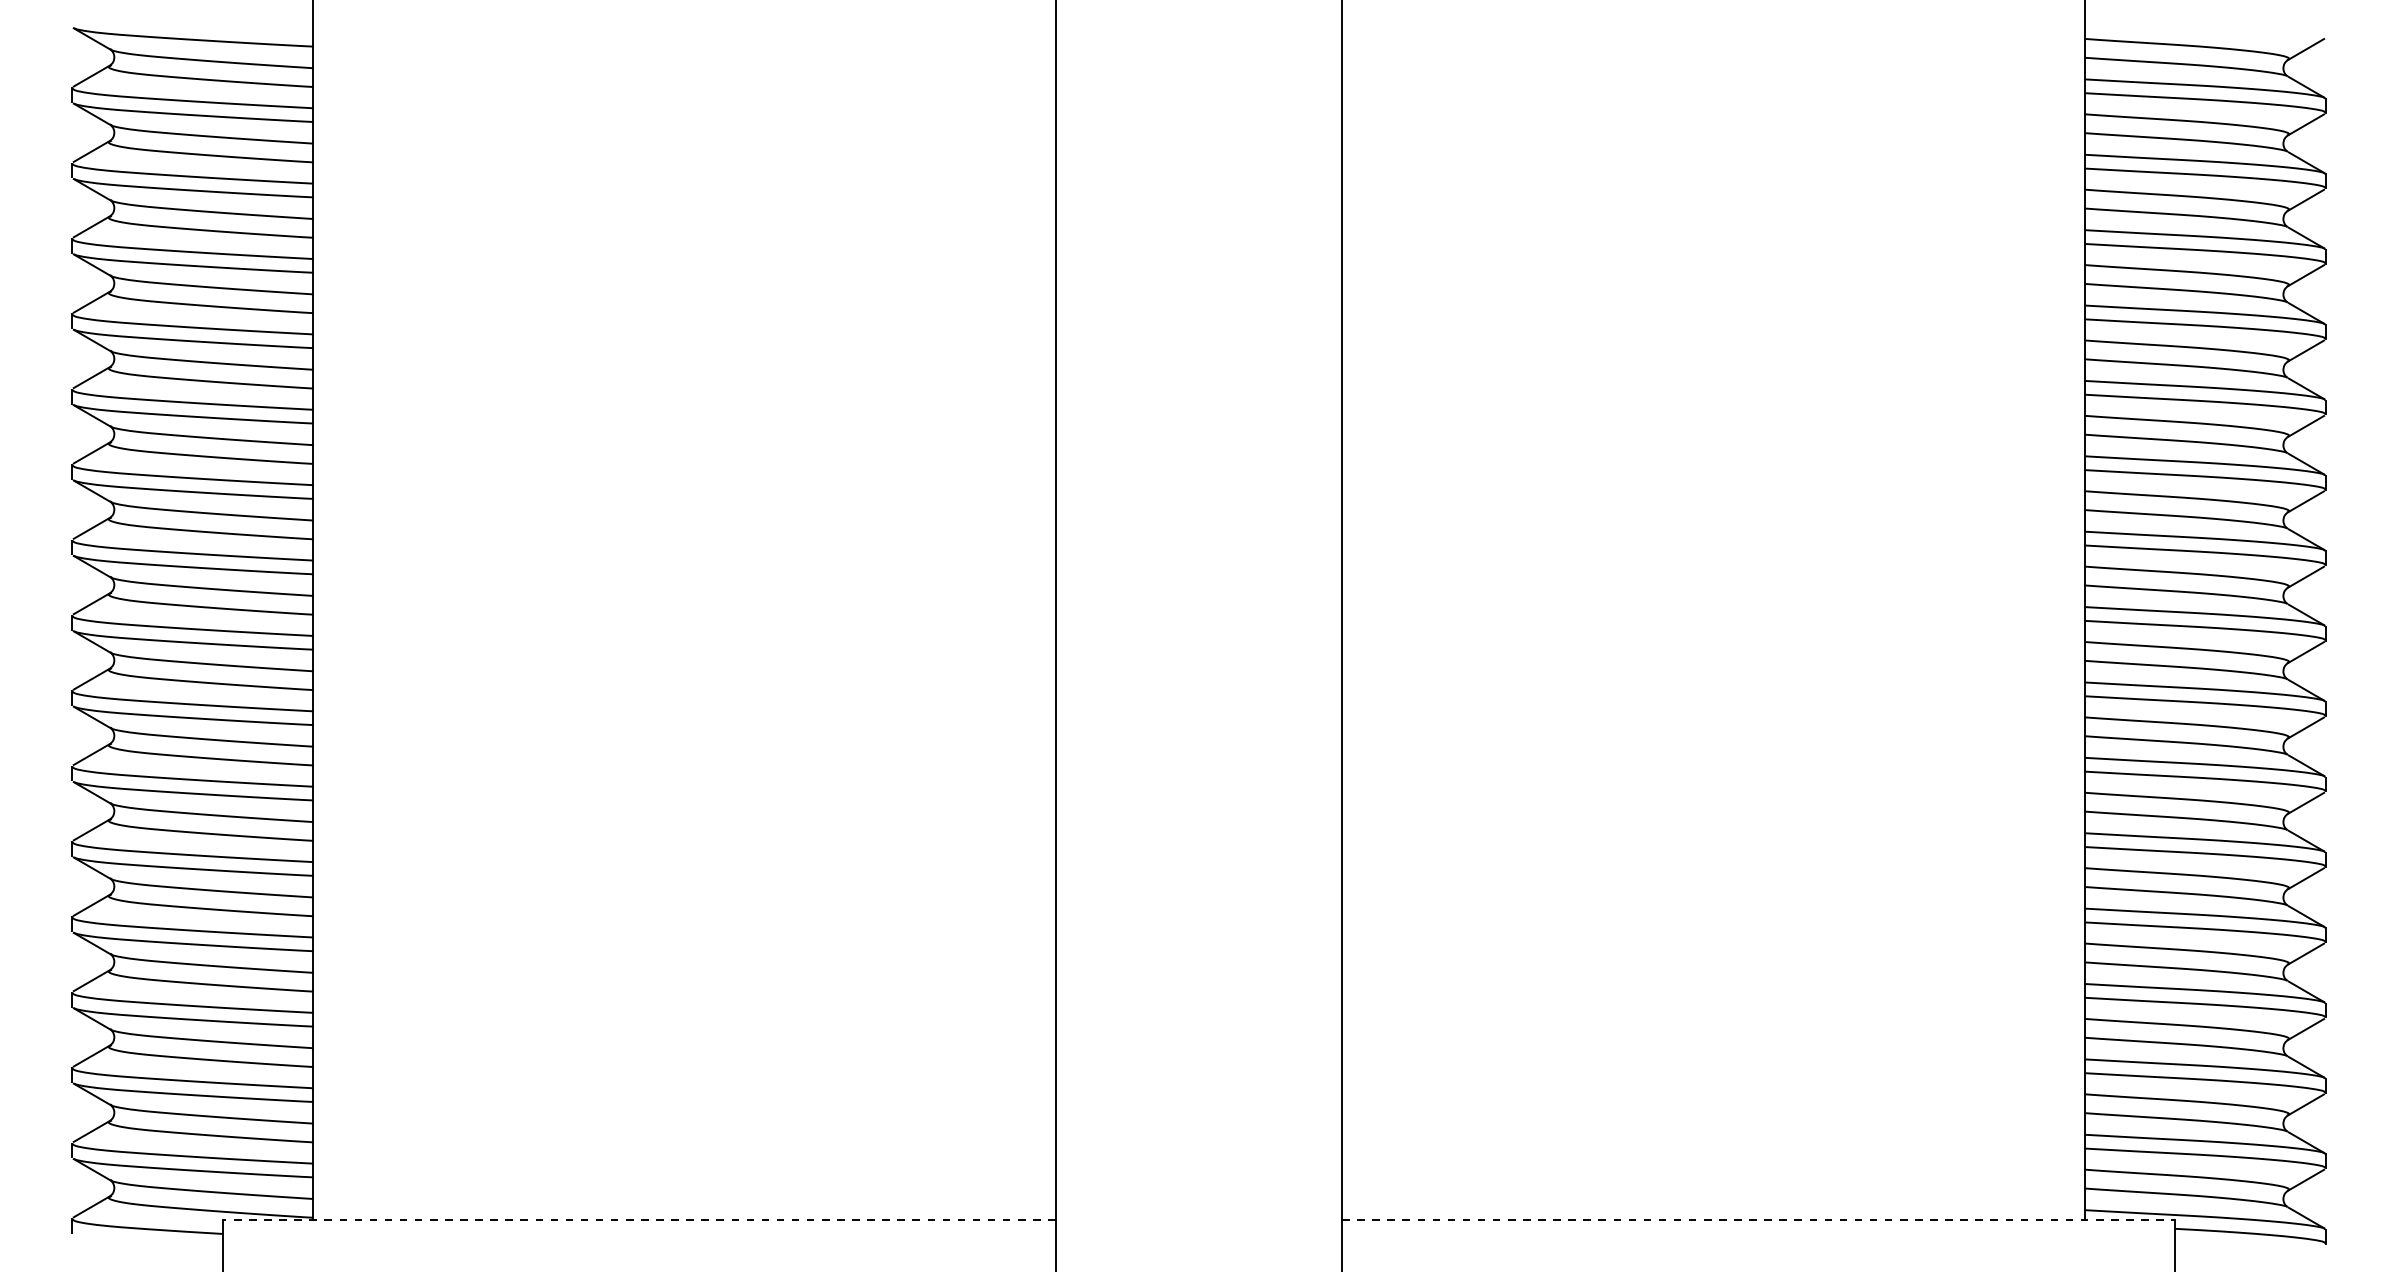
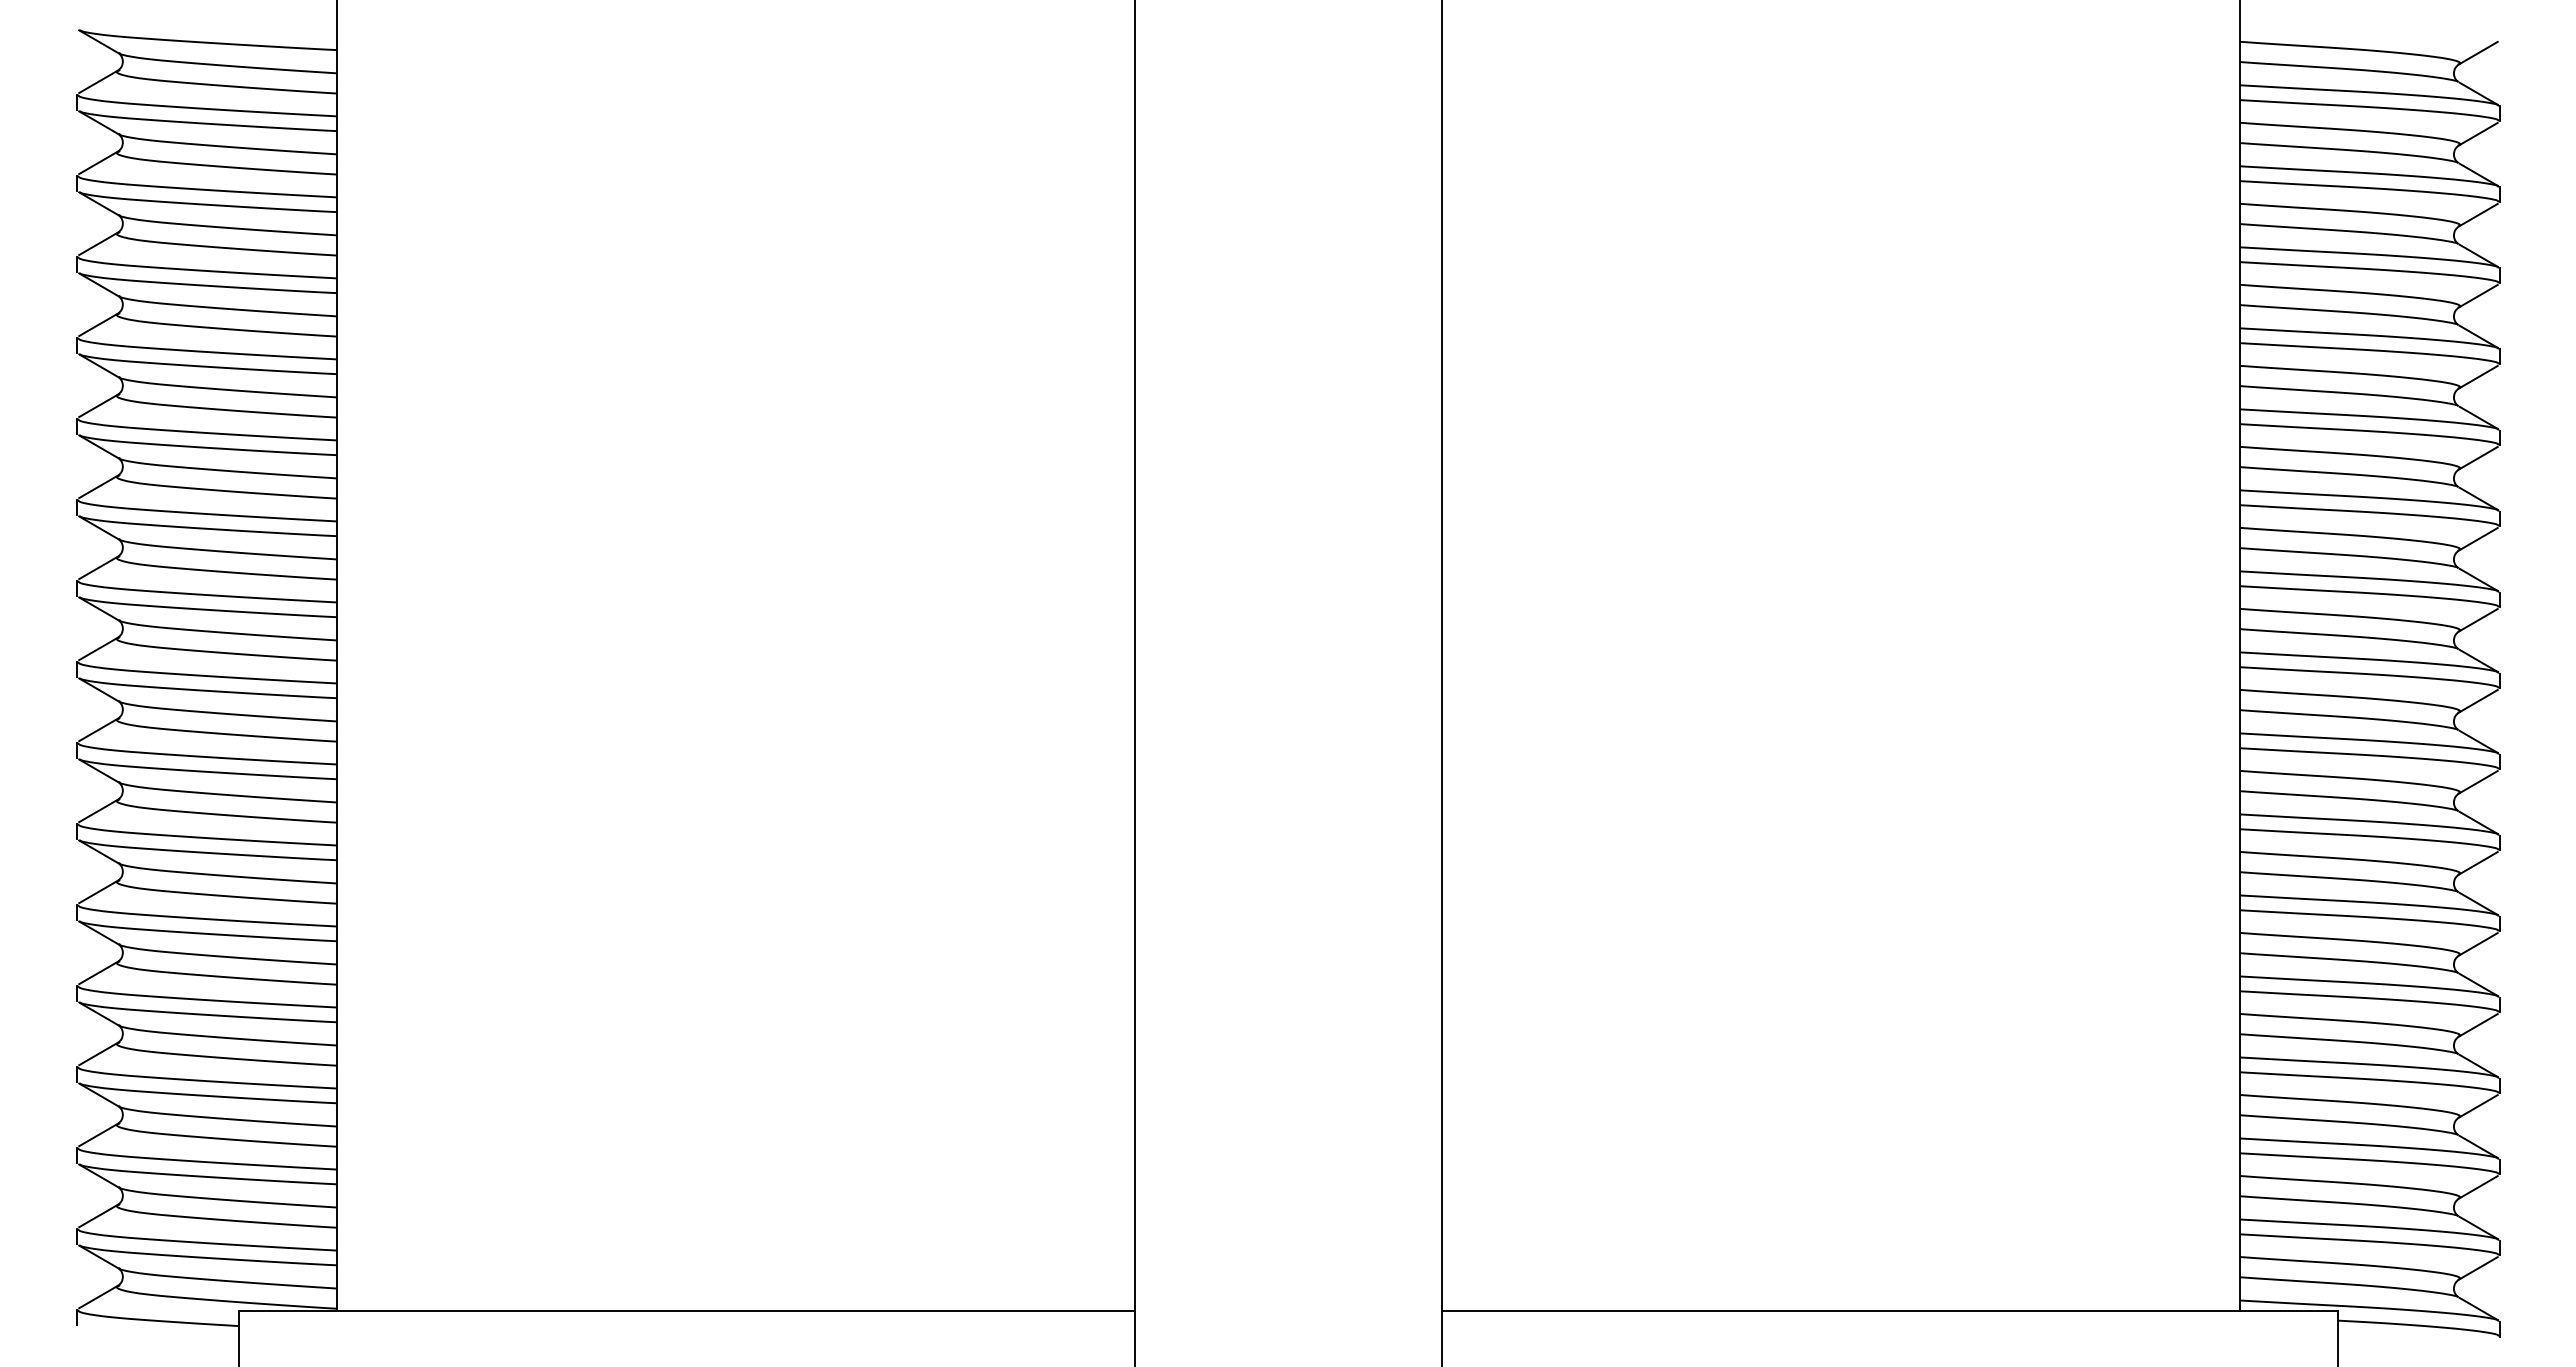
line: (638, 1220) -> (686, 1311), dashed -> solid
line: (1758, 1220) -> (1889, 1311), dashed -> solid

